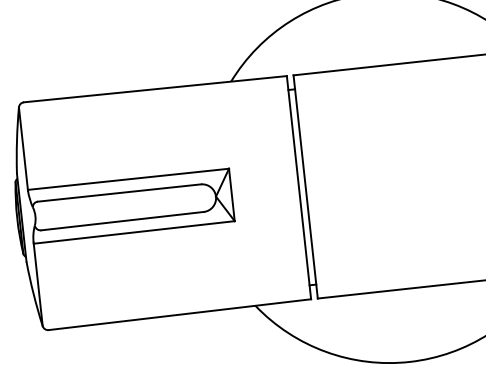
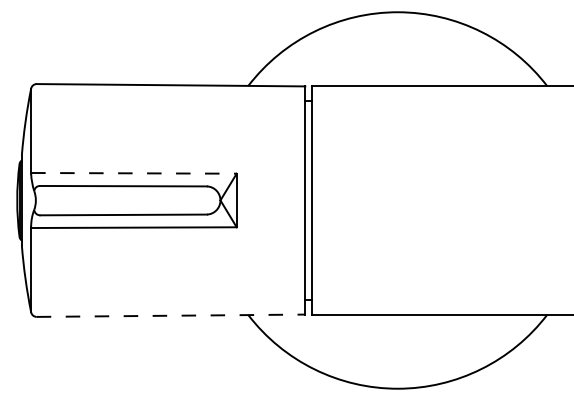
line: (128, 179) -> (133, 173), solid -> dashed
line: (180, 314) -> (171, 315), solid -> dashed

